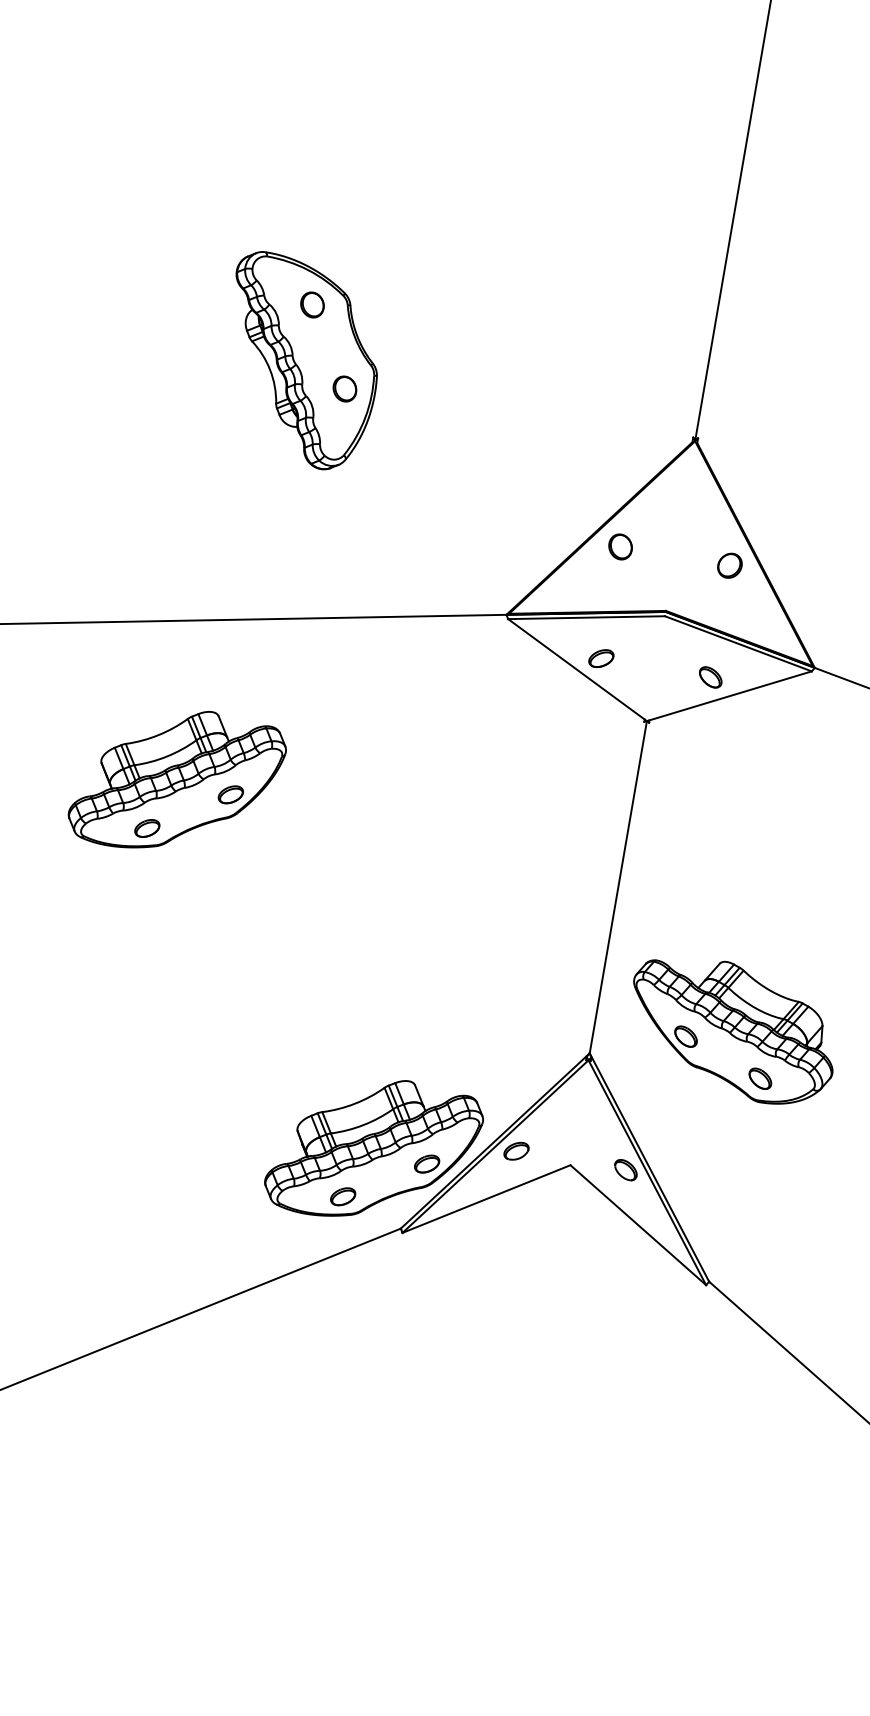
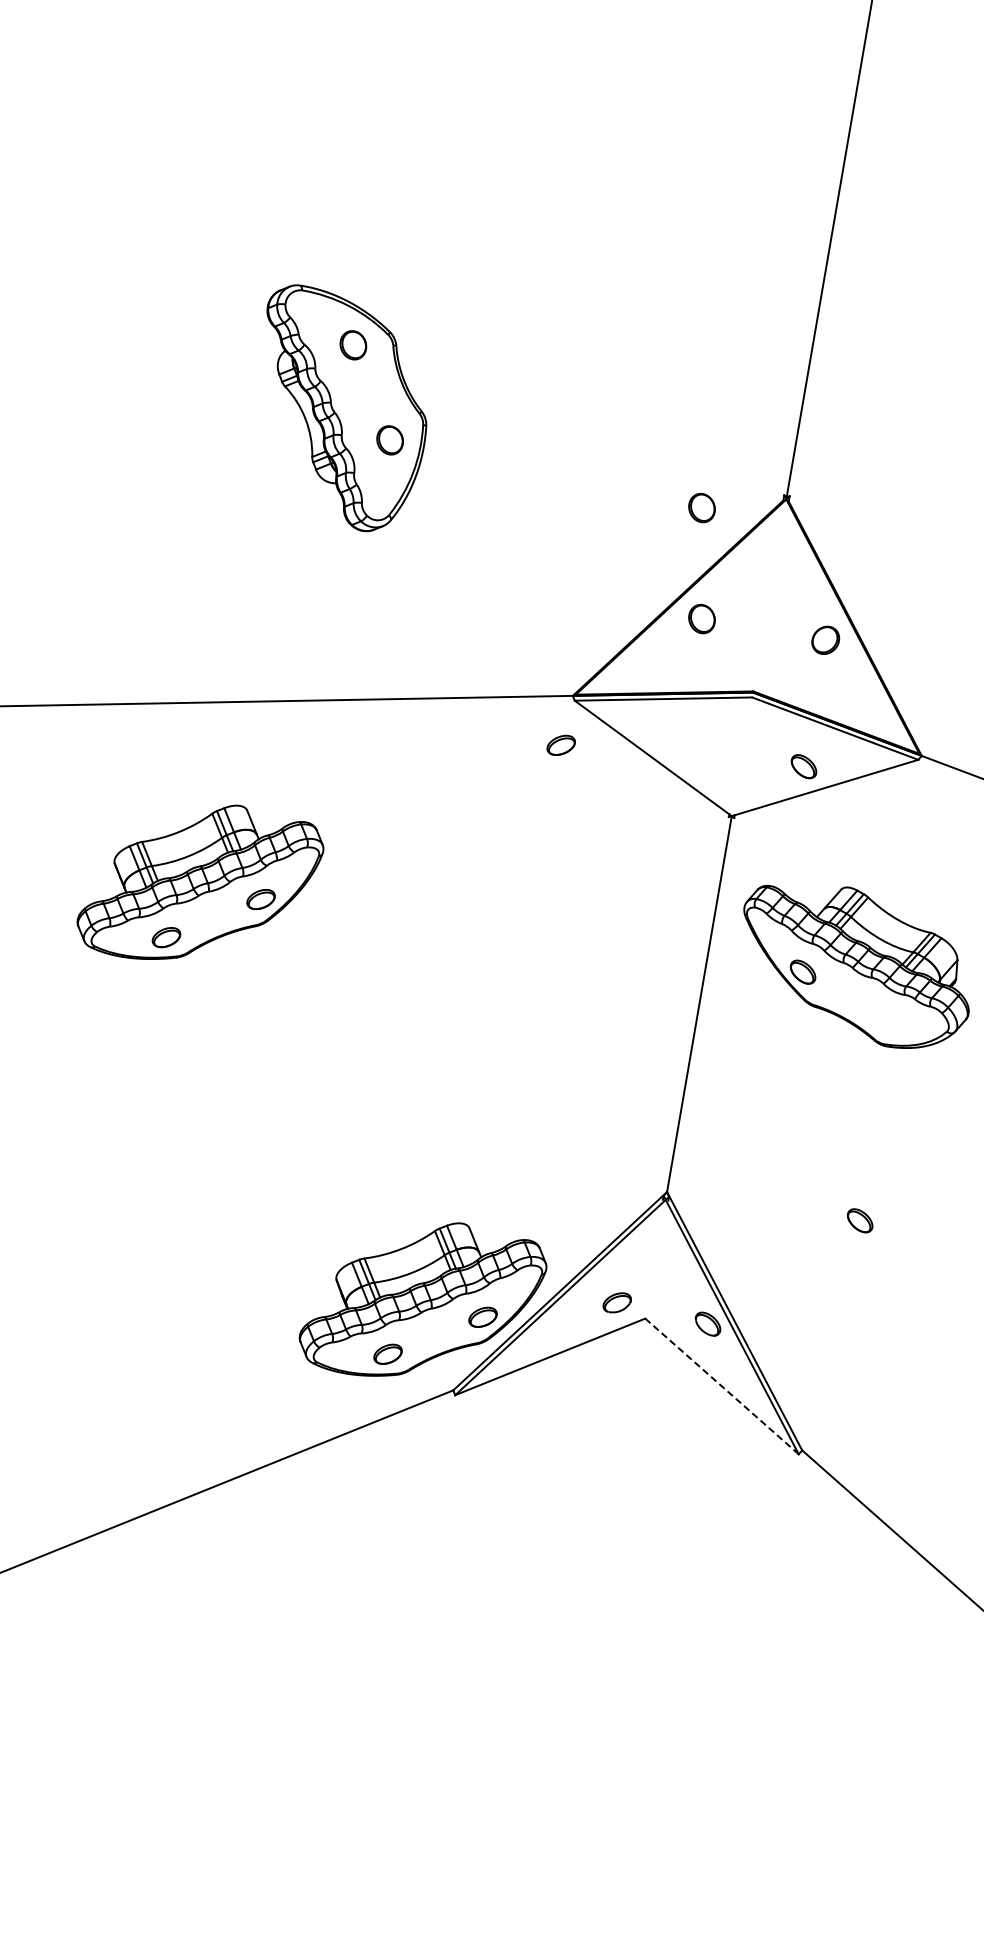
part: (620, 449) -> (701, 508), added
part: (600, 657) -> (560, 744), moved
part: (733, 1031) -> (856, 966), moved
part: (515, 1150) -> (616, 1302), moved
line: (637, 1225) -> (721, 1386), solid -> dashed

